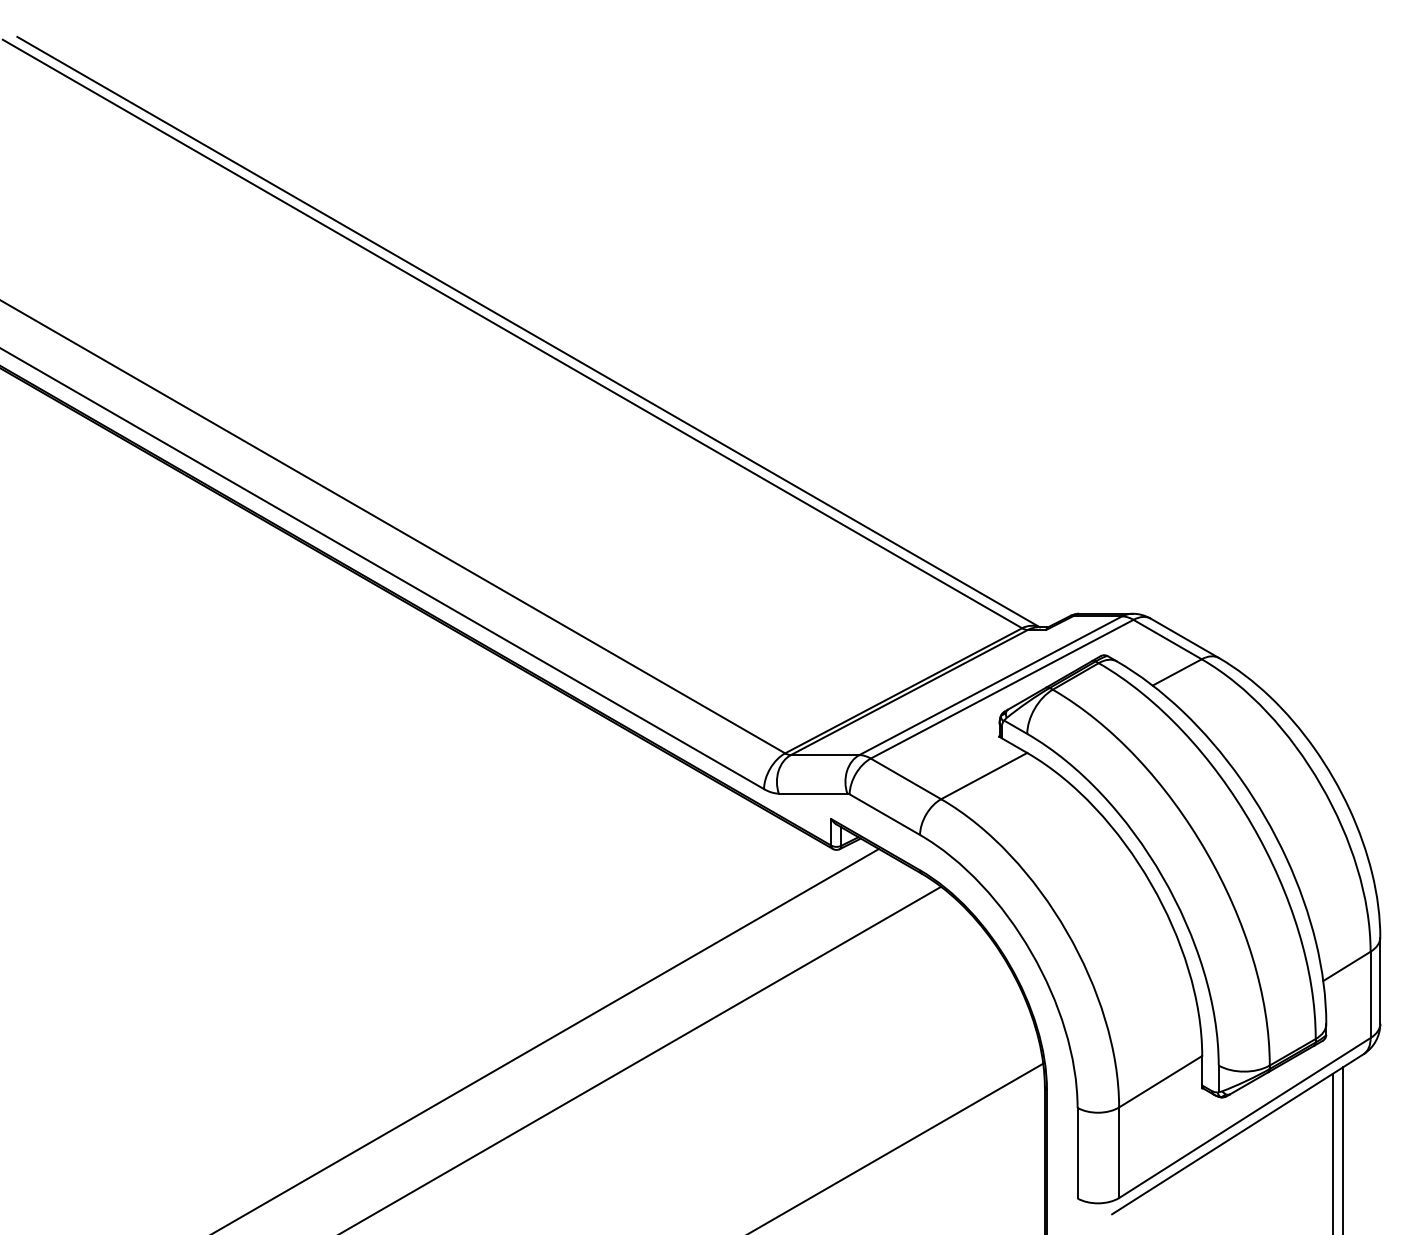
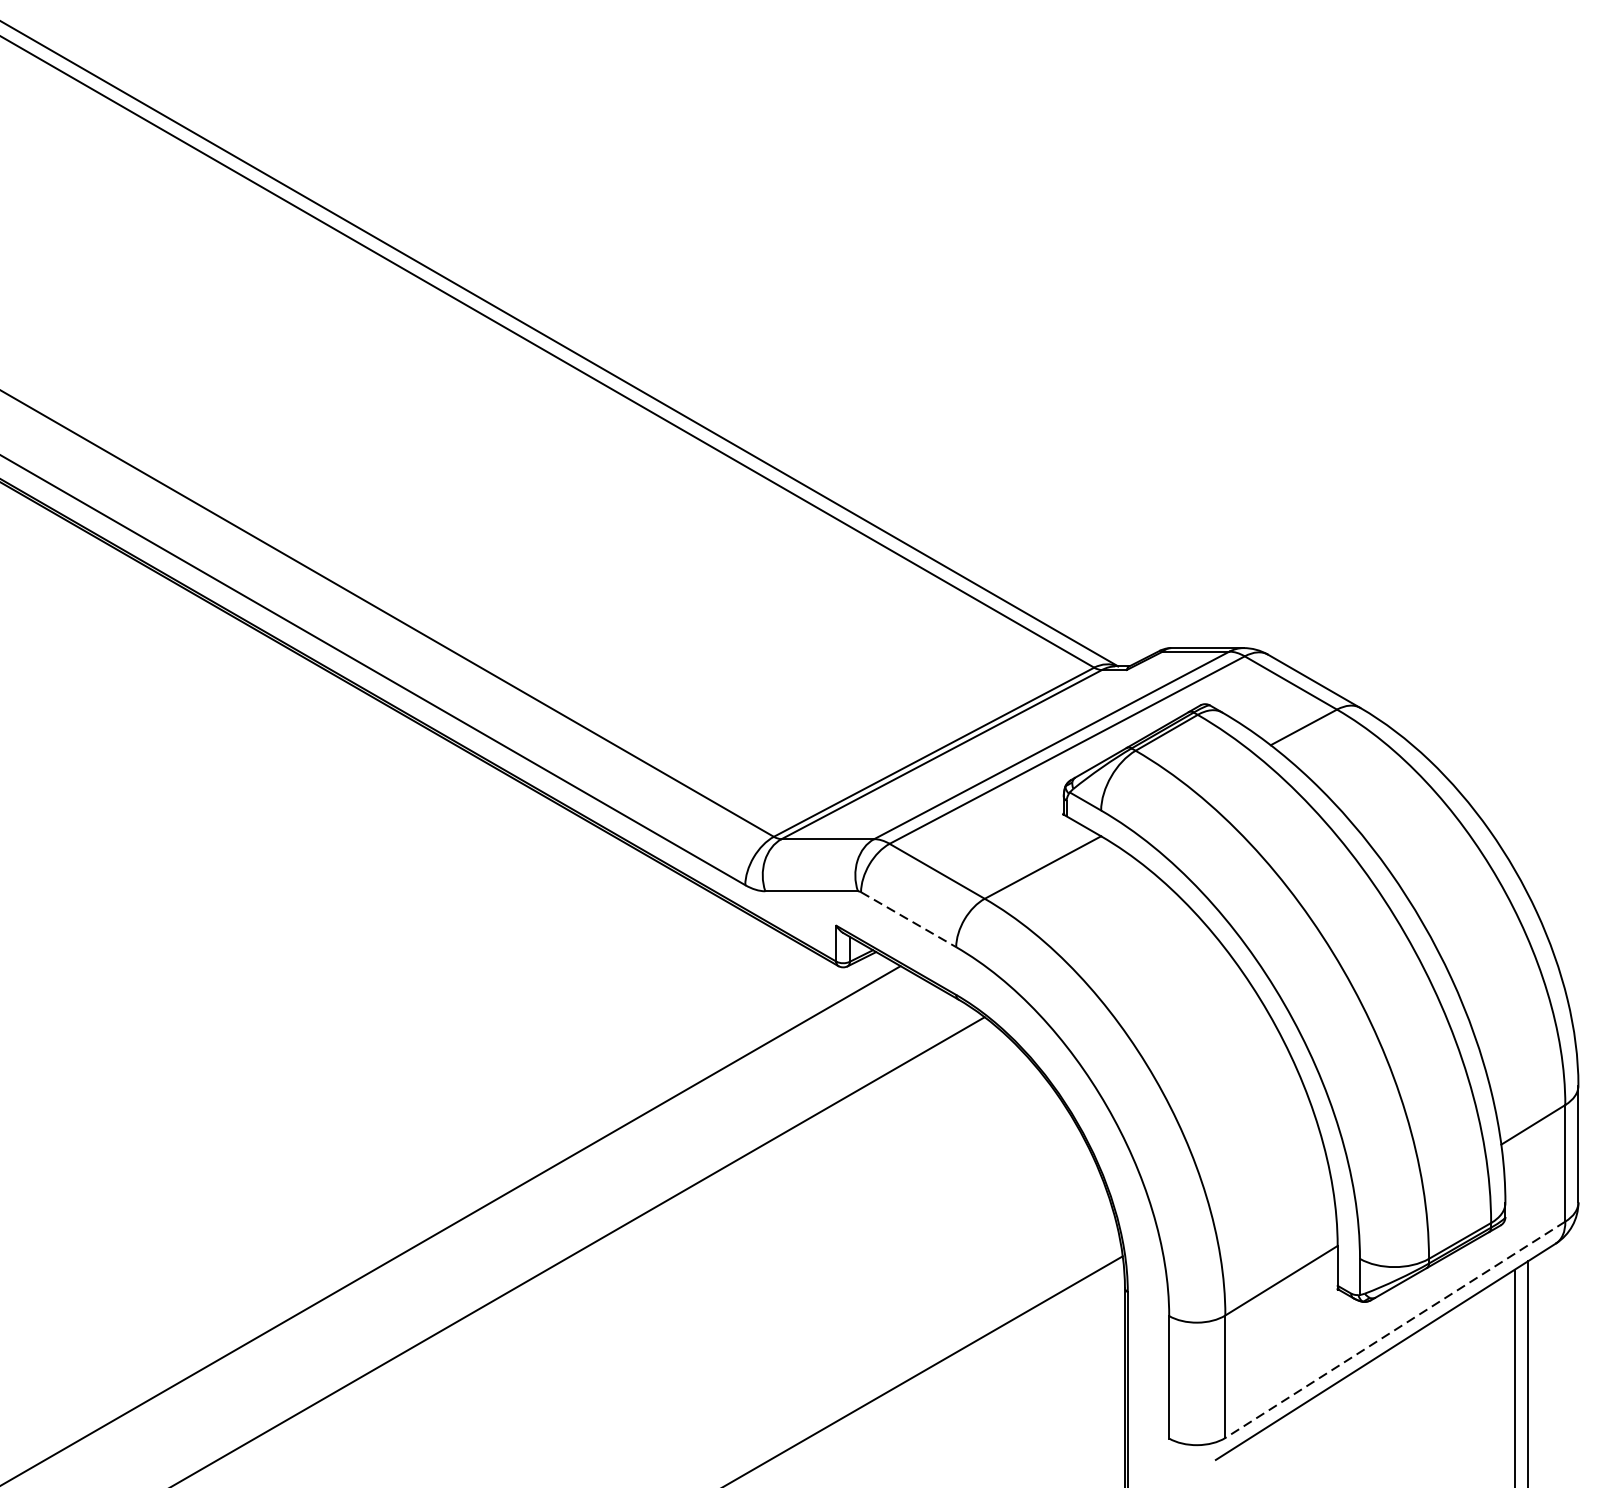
line: (884, 814) -> (908, 919), solid -> dashed
line: (1244, 1118) -> (1394, 1330), solid -> dashed

